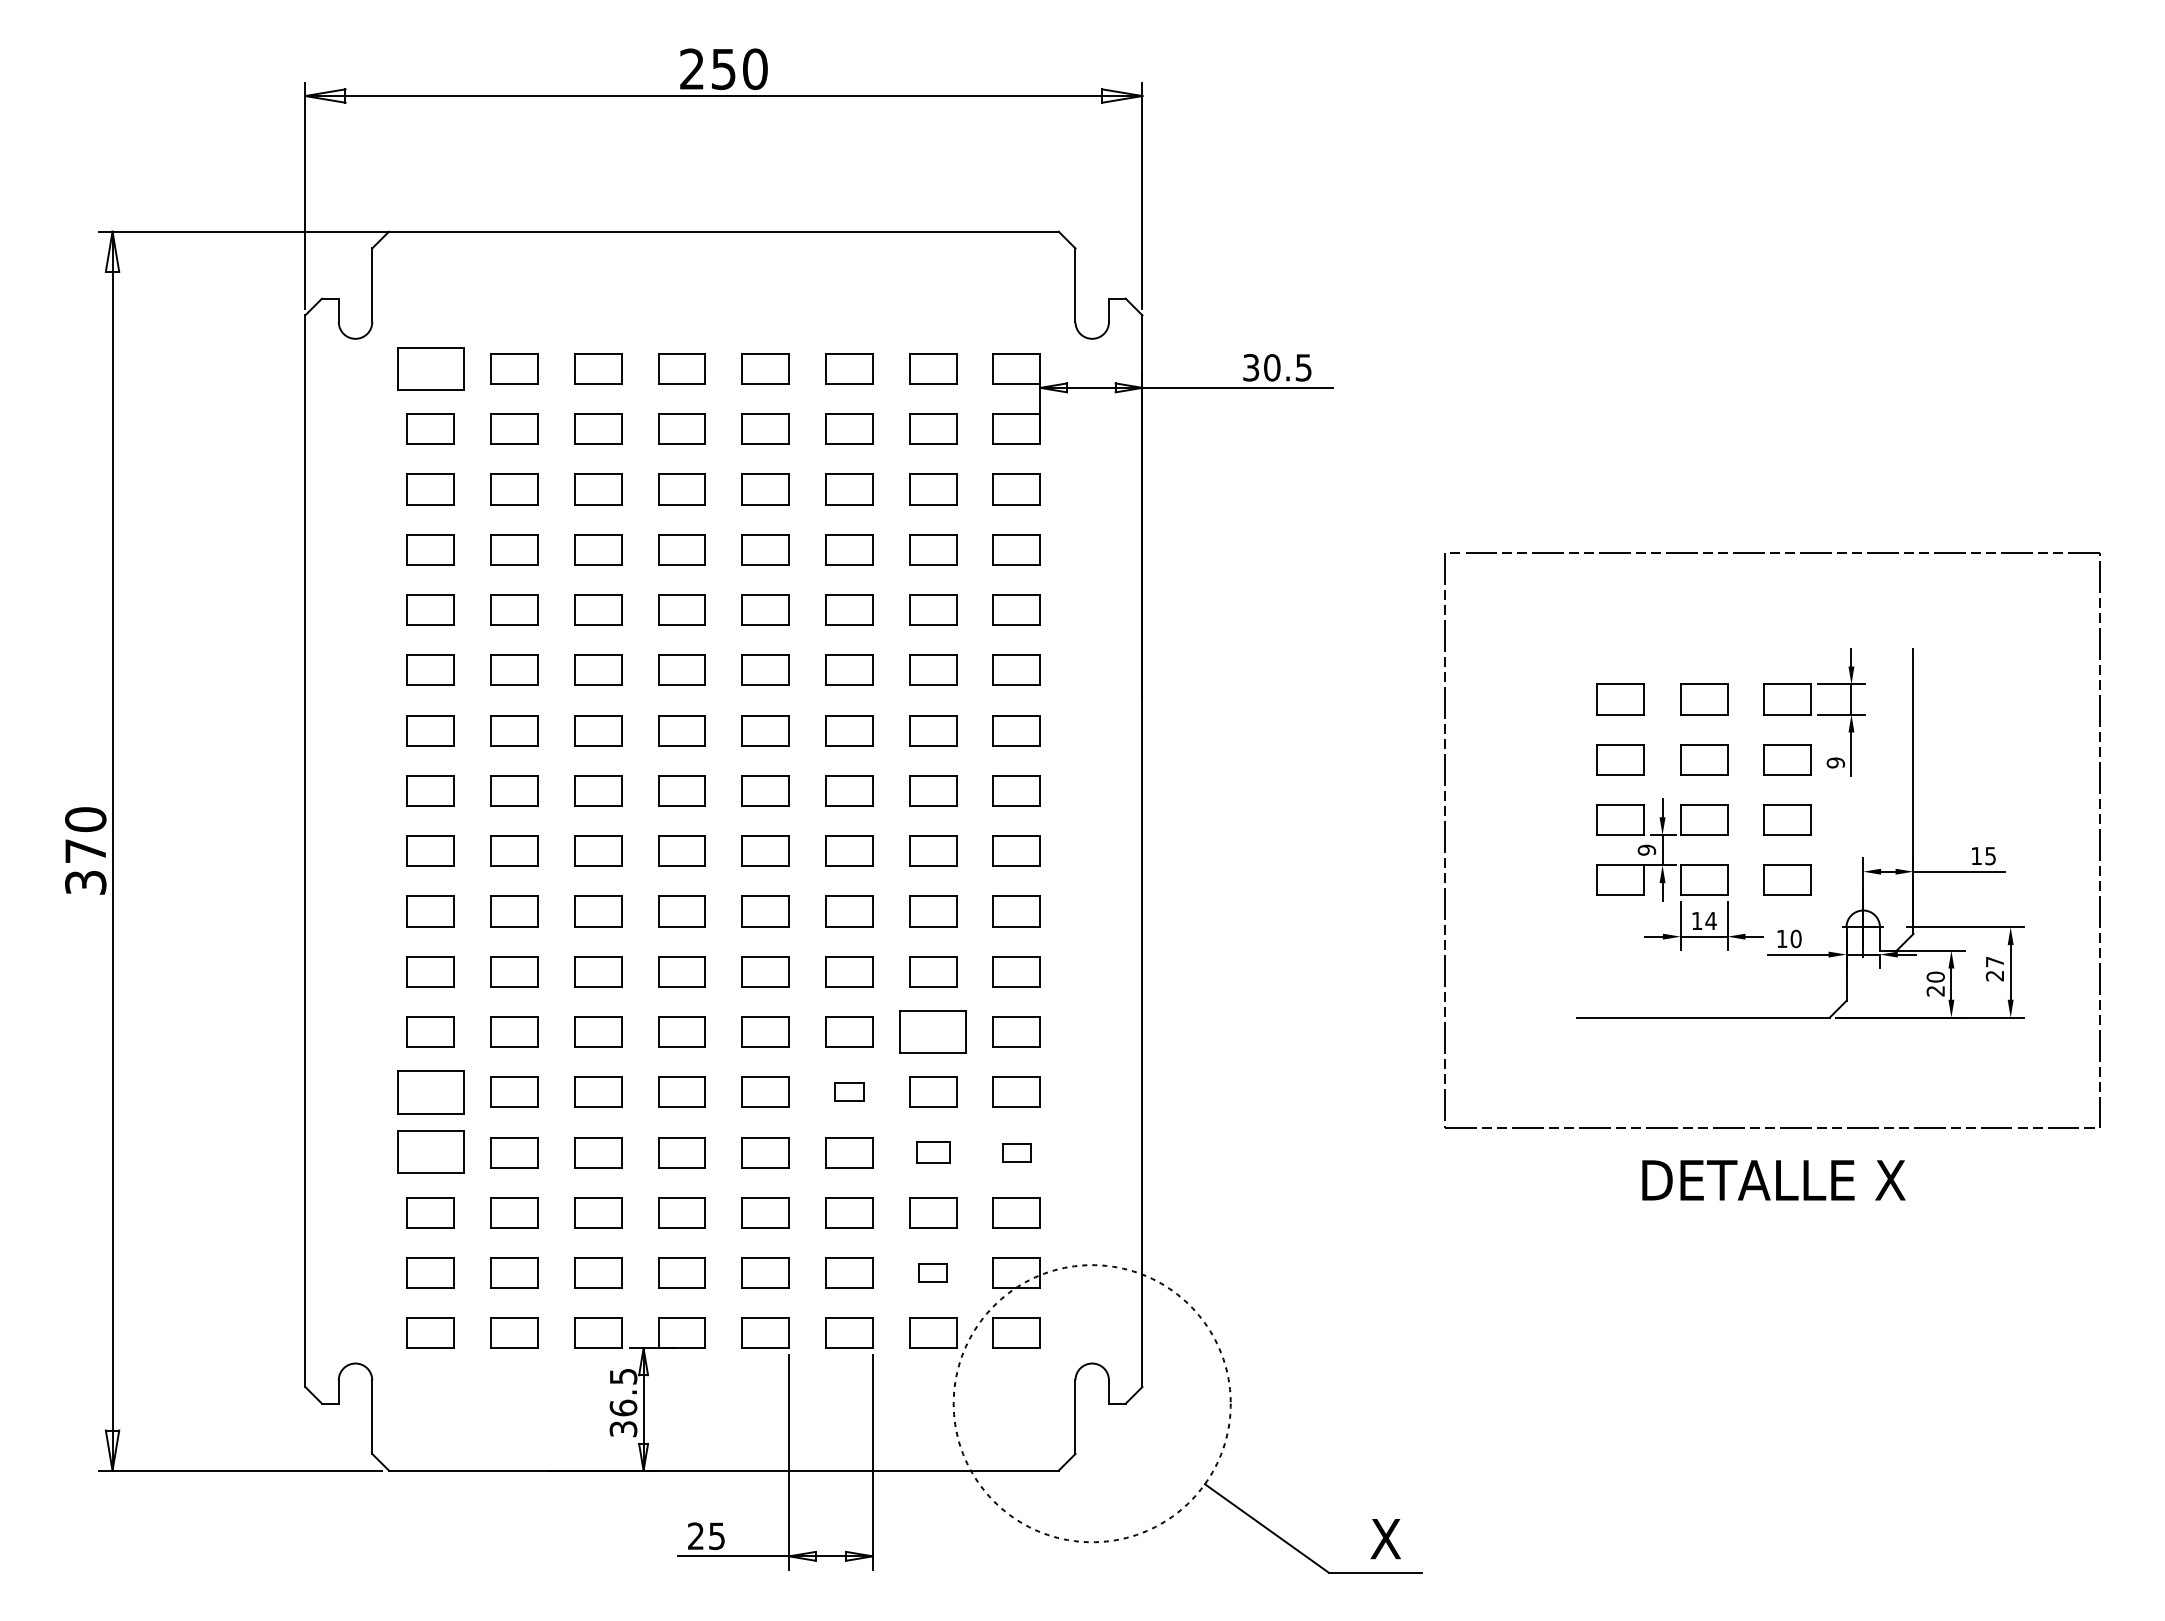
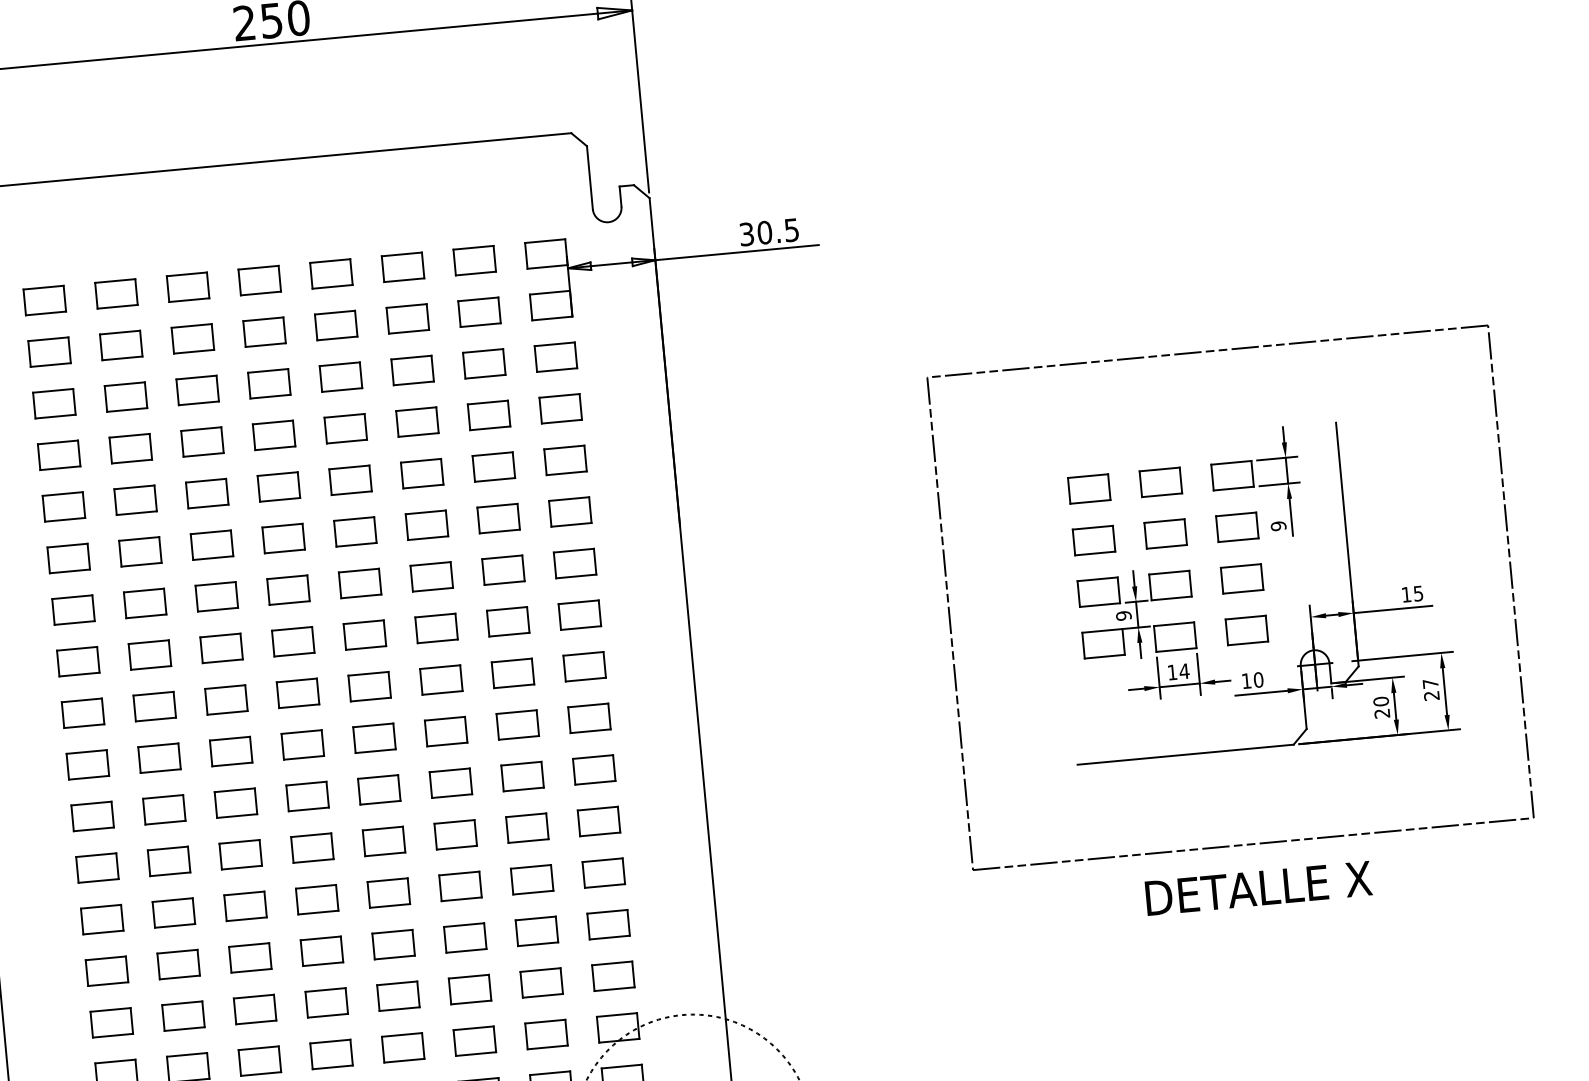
part: (430, 368) -> (44, 300), size x0.71
part: (933, 1031) -> (527, 827), size x0.71
part: (430, 1091) -> (101, 919), size x0.71
part: (849, 1091) -> (460, 885), size x1.67
part: (430, 1152) -> (106, 971), size x0.71
part: (933, 1152) -> (537, 931), size x1.43
part: (1016, 1152) -> (608, 924), size x1.67
part: (933, 1272) -> (546, 1033), size x1.67

